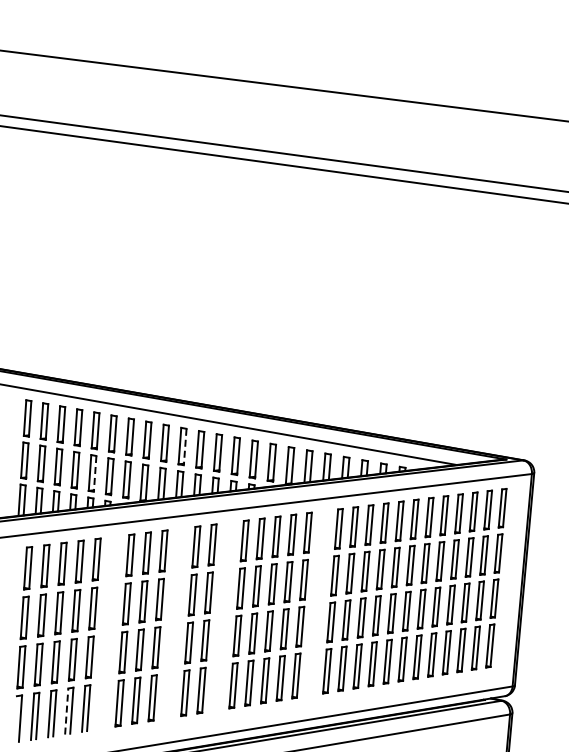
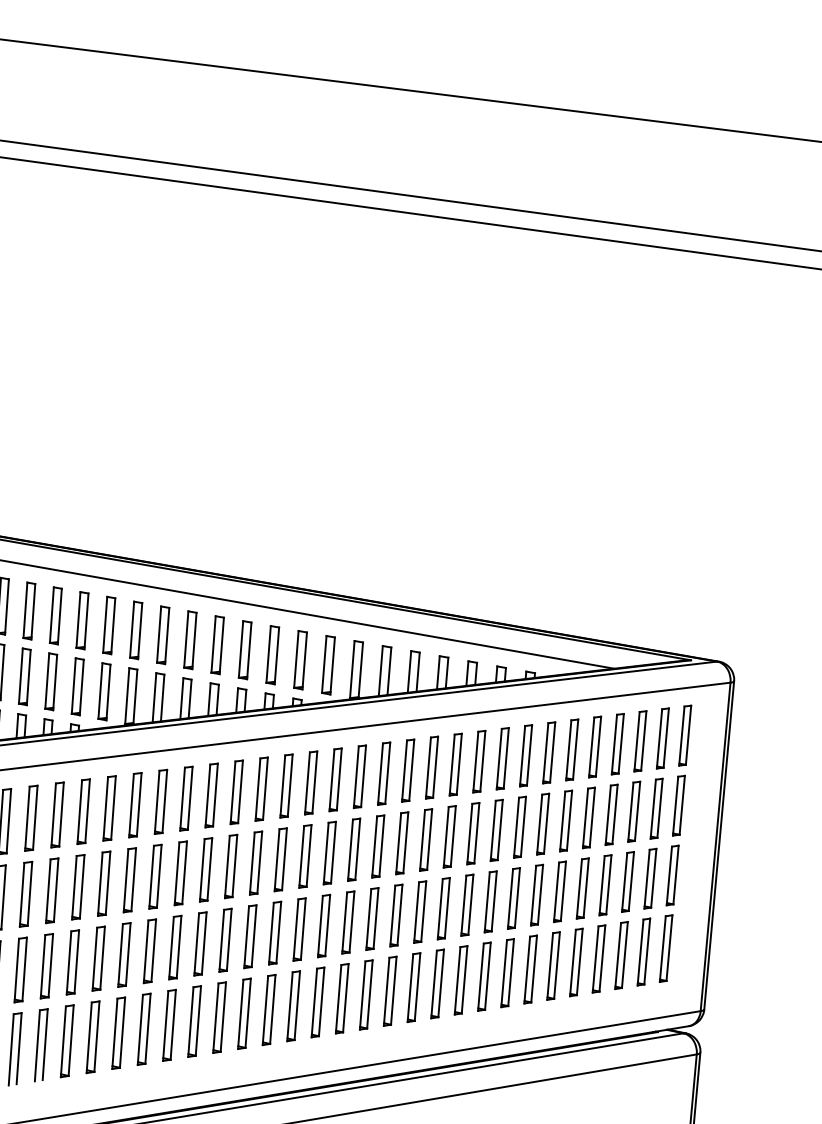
line: (185, 447) -> (194, 641), dashed -> solid
line: (95, 473) -> (55, 681), dashed -> solid
part: (317, 602) -> (398, 881), added
part: (222, 616) -> (252, 902), added
part: (174, 623) -> (177, 913), added
part: (107, 632) -> (74, 927), added
line: (66, 711) -> (10, 1049), dashed -> solid

